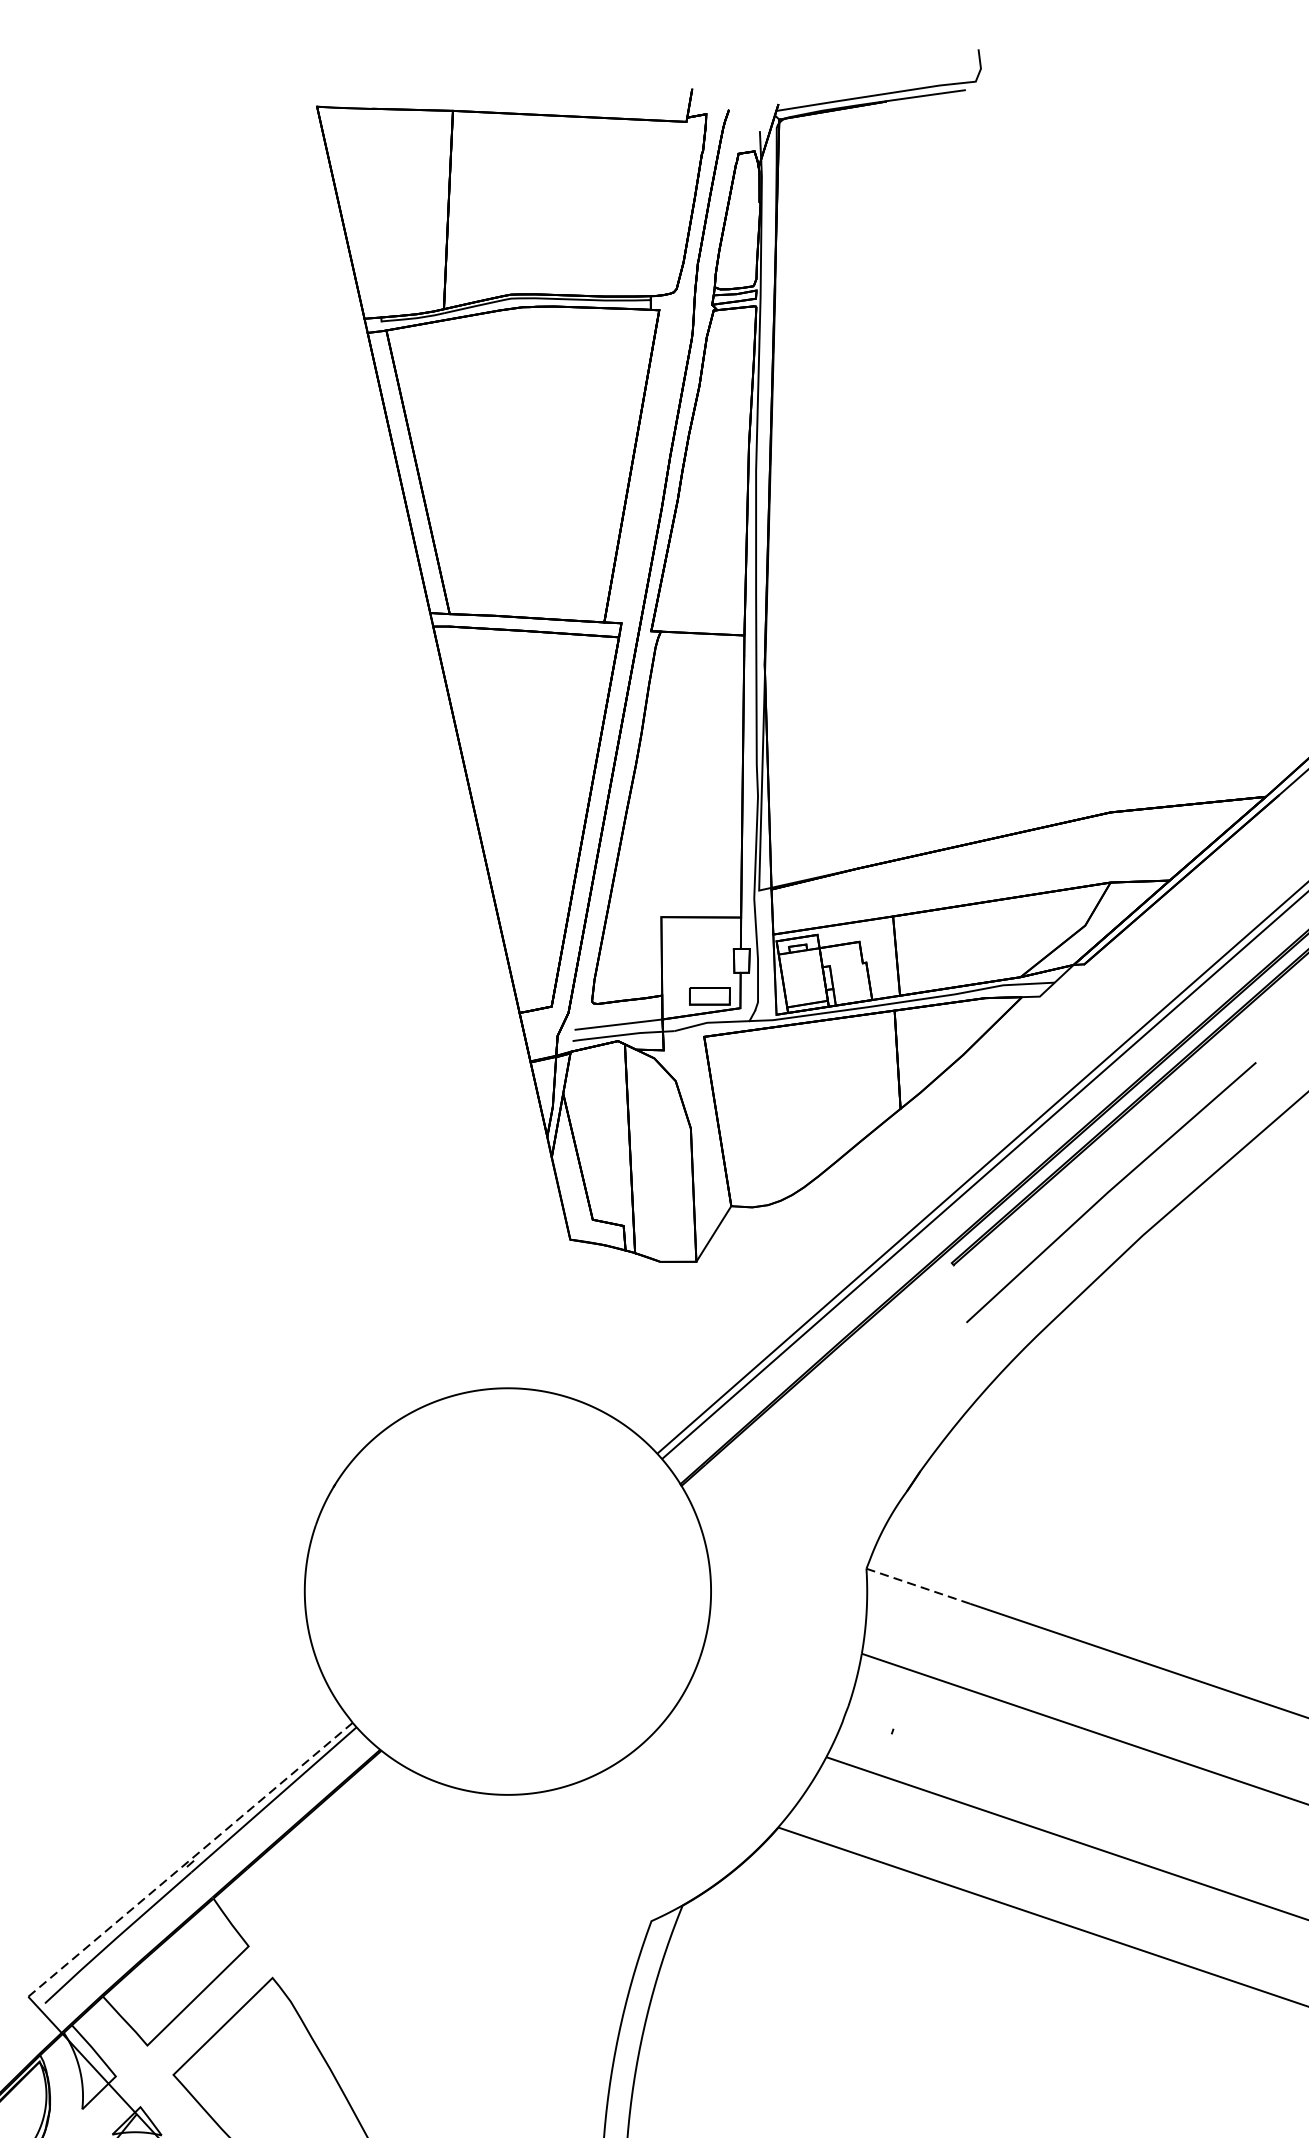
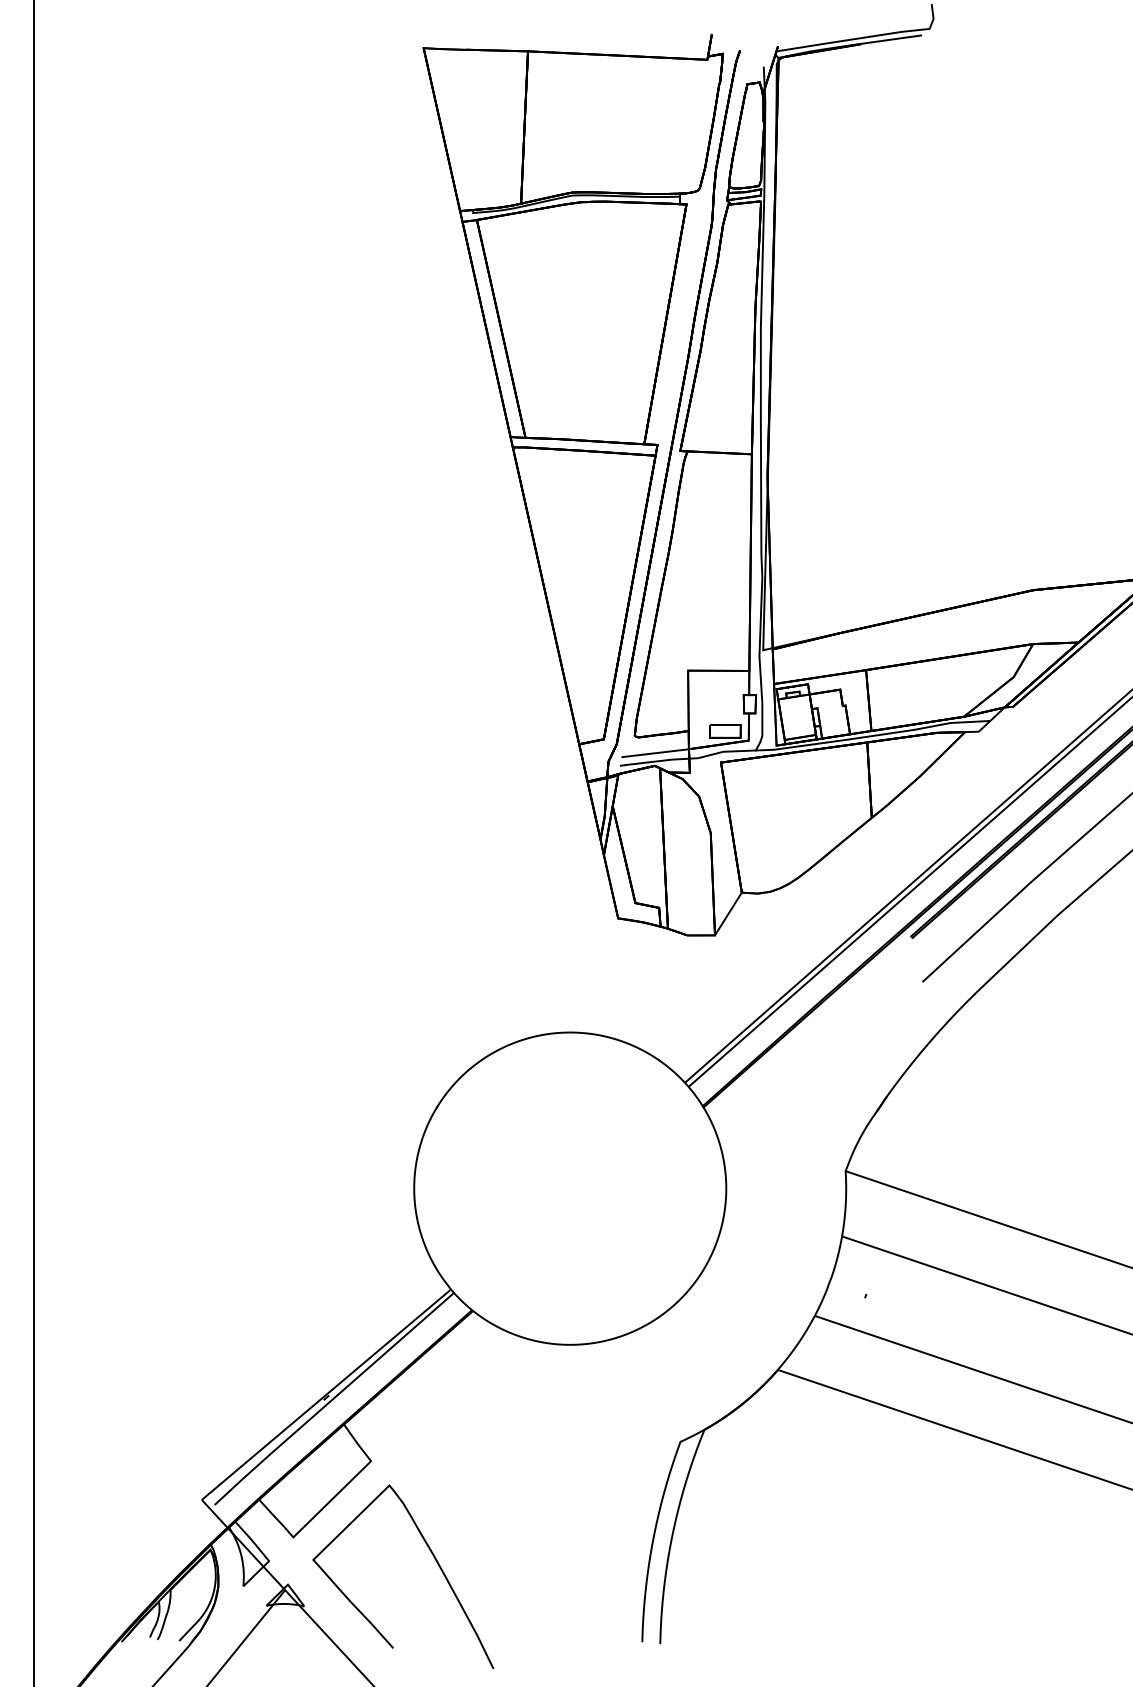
line: (918, 1586) -> (885, 1184), dashed -> solid
line: (190, 1860) -> (326, 1395), dashed -> solid

